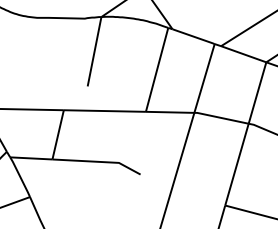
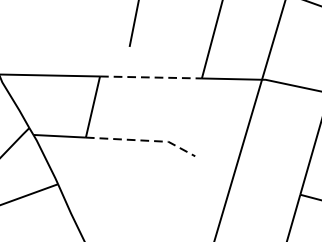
line: (105, 111) -> (151, 78), solid -> dashed
line: (99, 161) -> (144, 140), solid -> dashed

